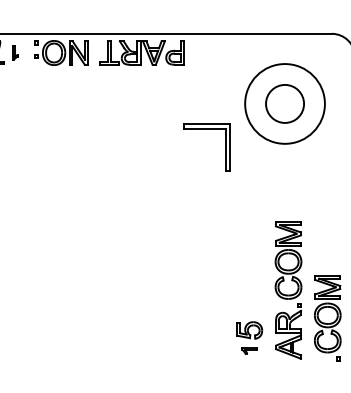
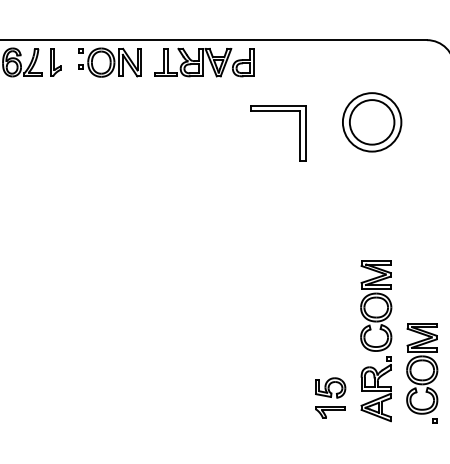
part: (15, 52) -> (55, 62), size x1.67
circle: (284, 104) -> (371, 122), size x0.62
part: (224, 147) -> (299, 133), moved
part: (249, 351) -> (330, 412), size x1.67

